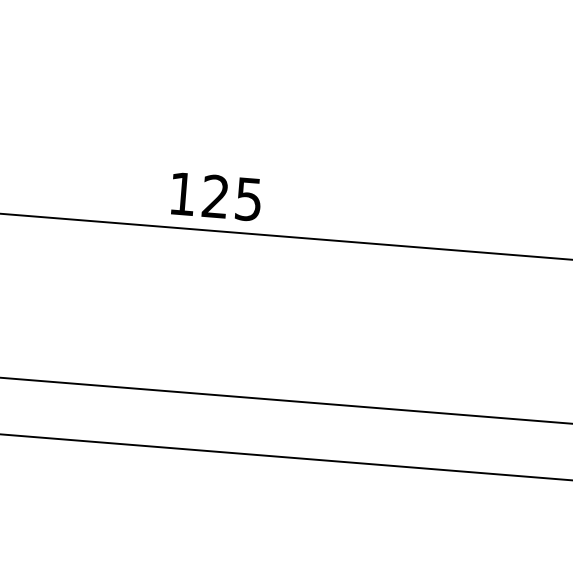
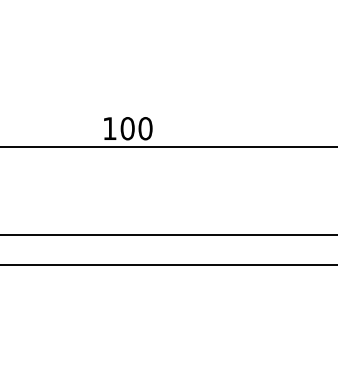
text: (232, 197) -> (136, 128), 125 -> 100

